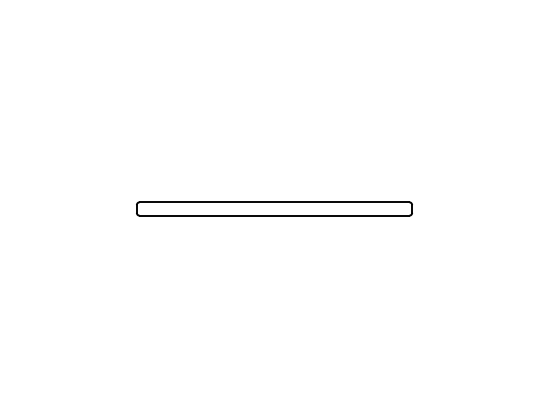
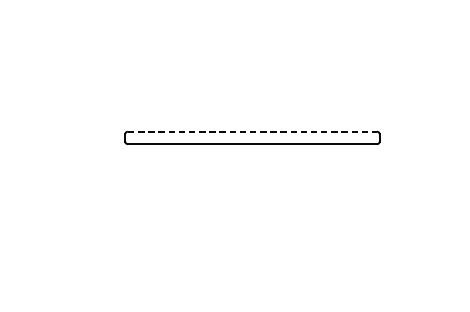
line: (274, 202) -> (252, 131), solid -> dashed

